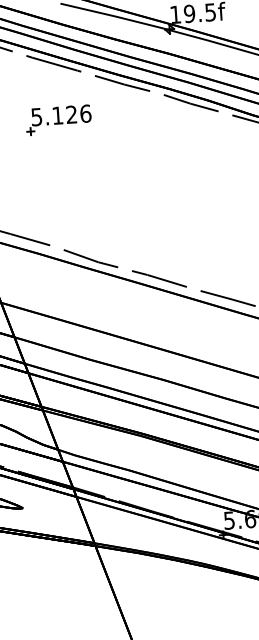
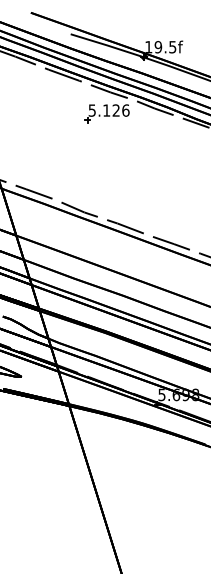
part: (57, 119) -> (106, 113), moved

